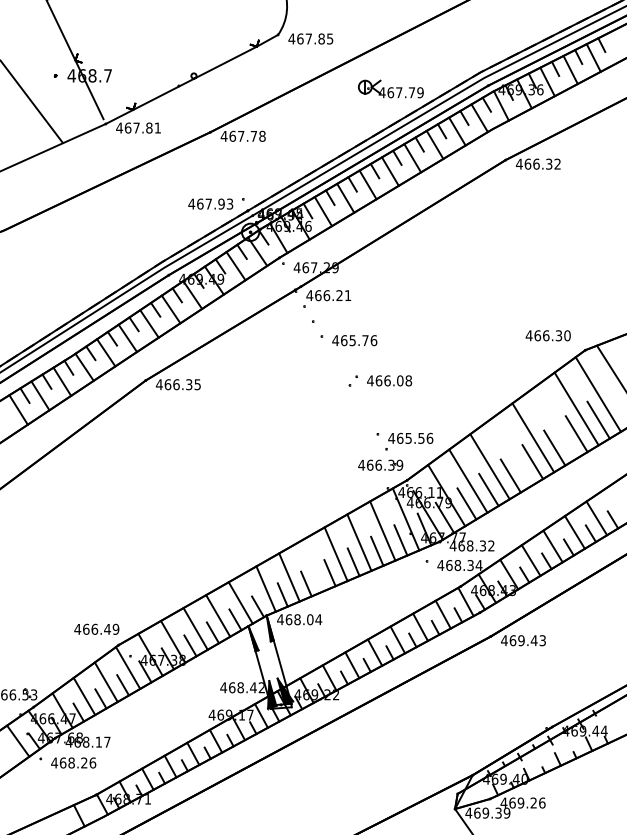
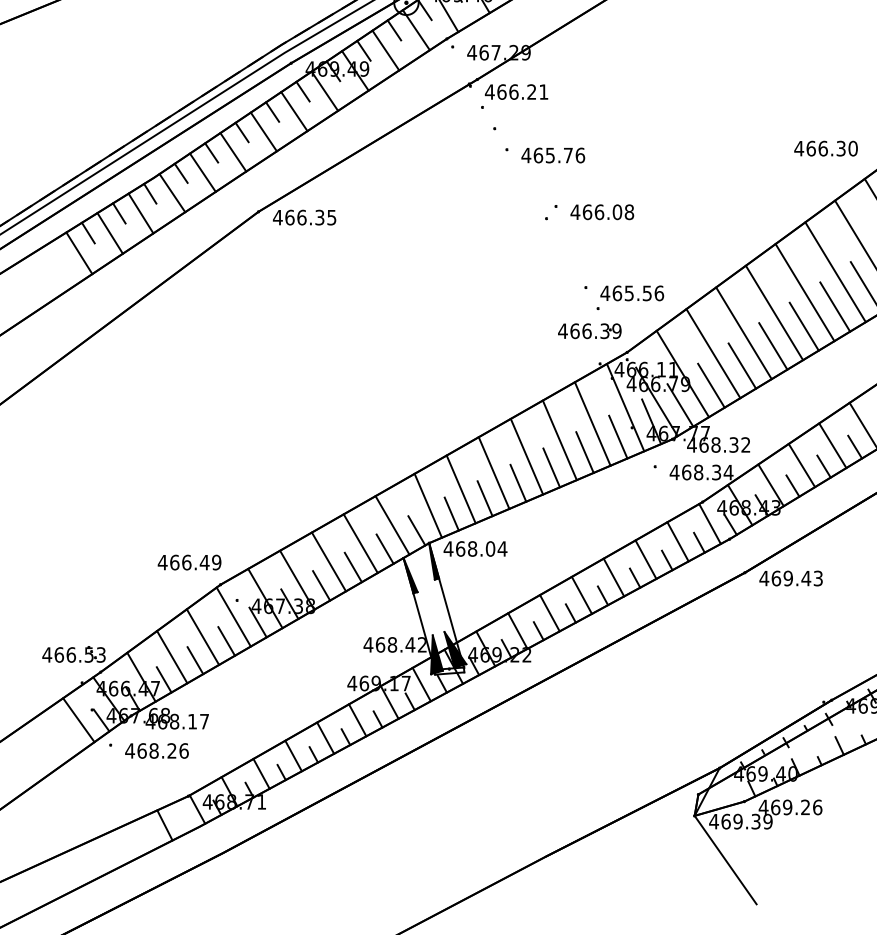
line: (554, 423) -> (834, 272), added
line: (511, 451) -> (774, 311), added
line: (312, 565) -> (493, 472), added

